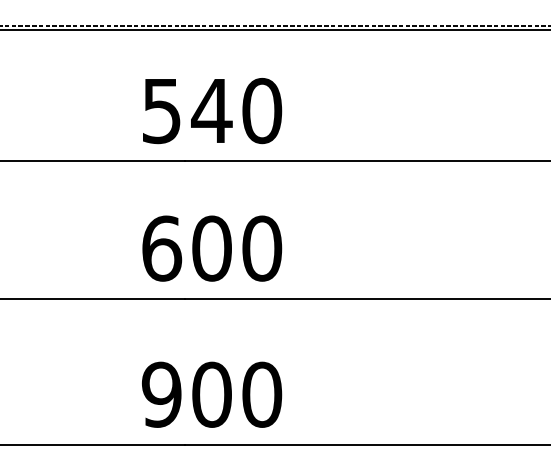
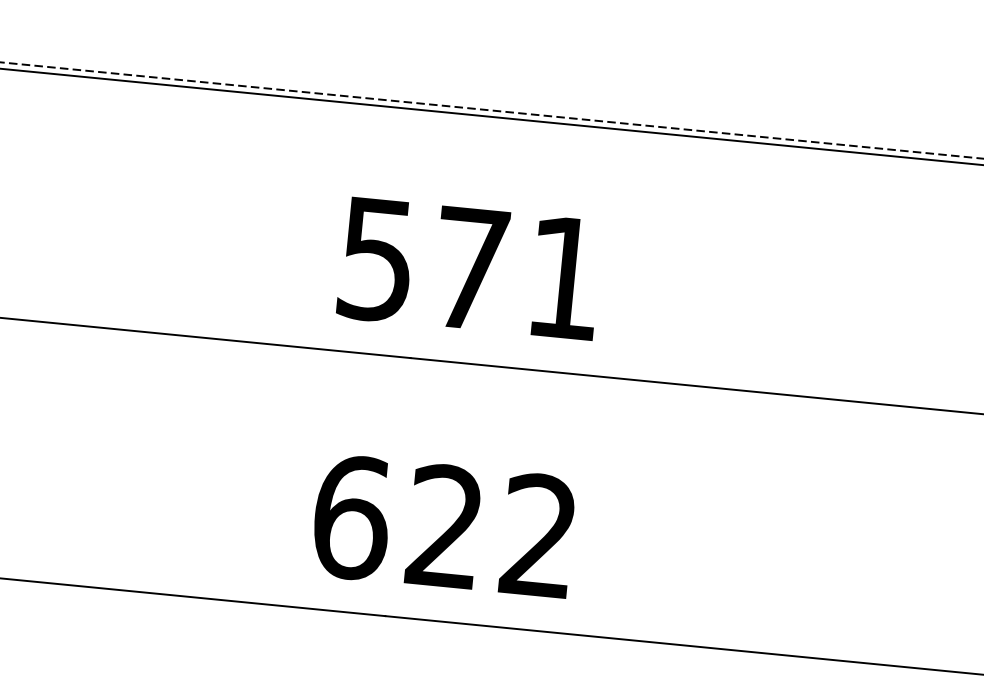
text: (236, 110) -> (516, 272), 540 -> 571
text: (237, 248) -> (493, 531), 600 -> 622

